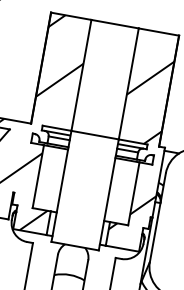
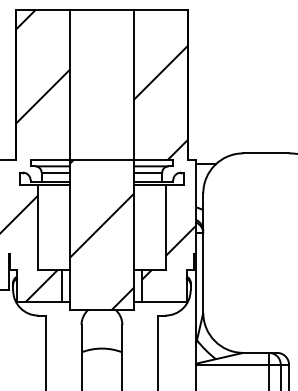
hatch: (84, 190) -> (101, 234), added

